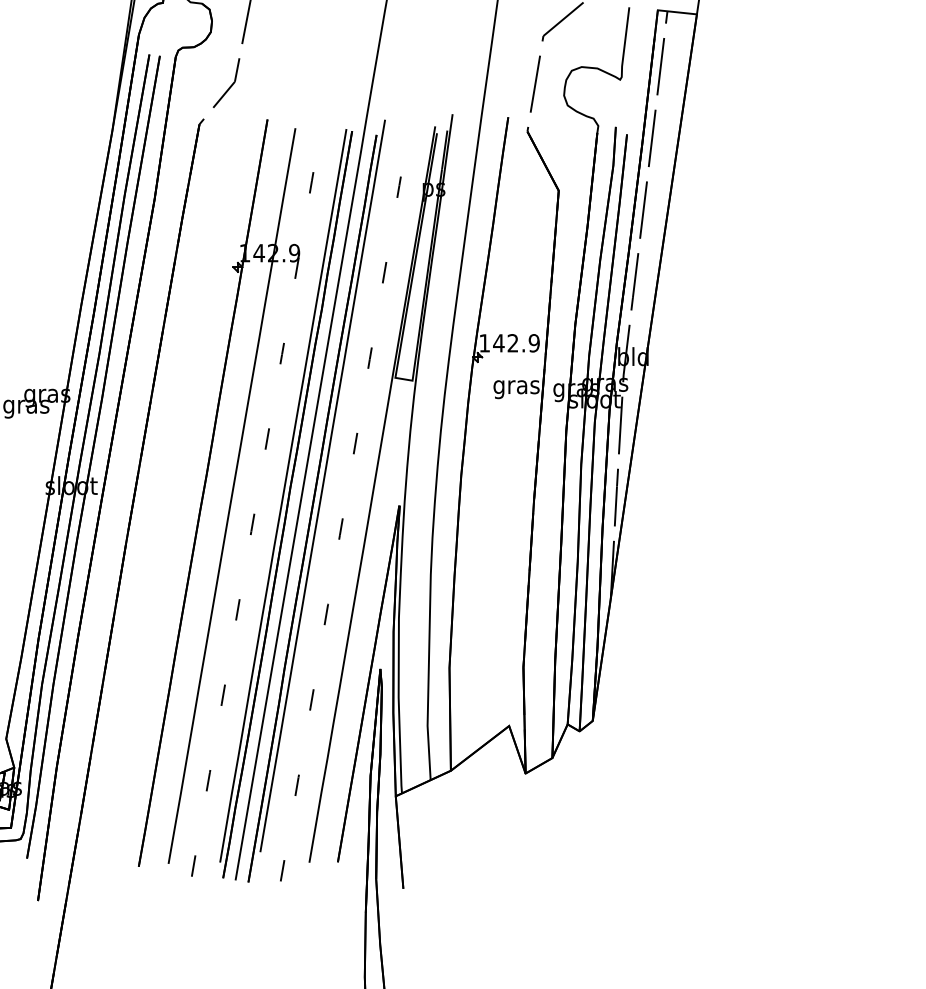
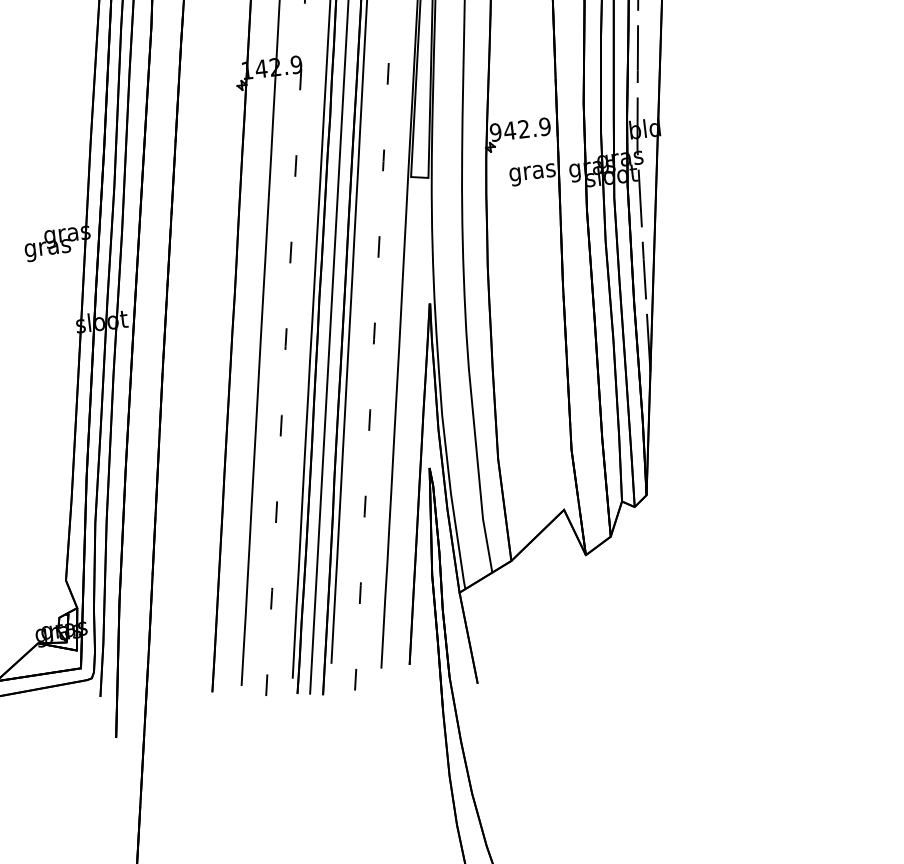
text: (484, 343) -> (495, 132), 142.9 -> 942.9

